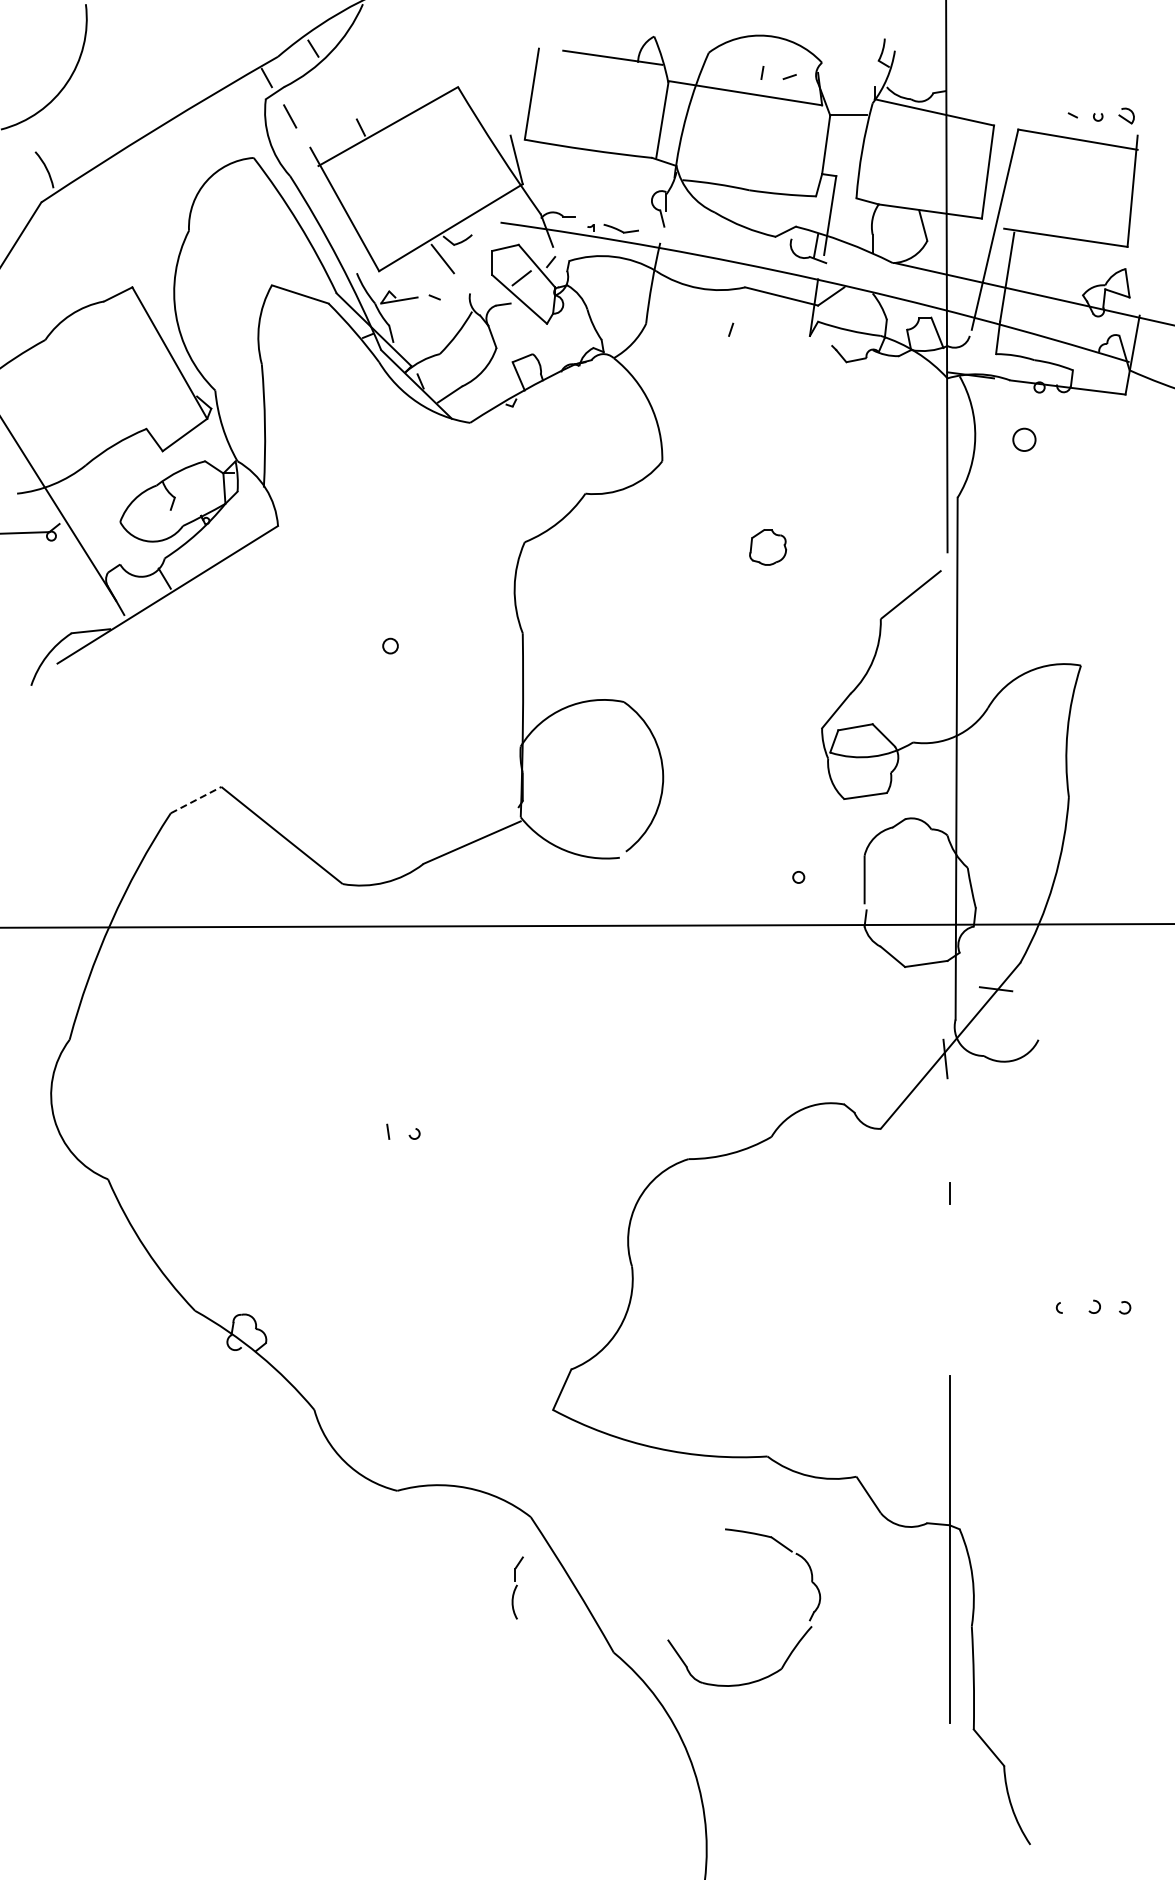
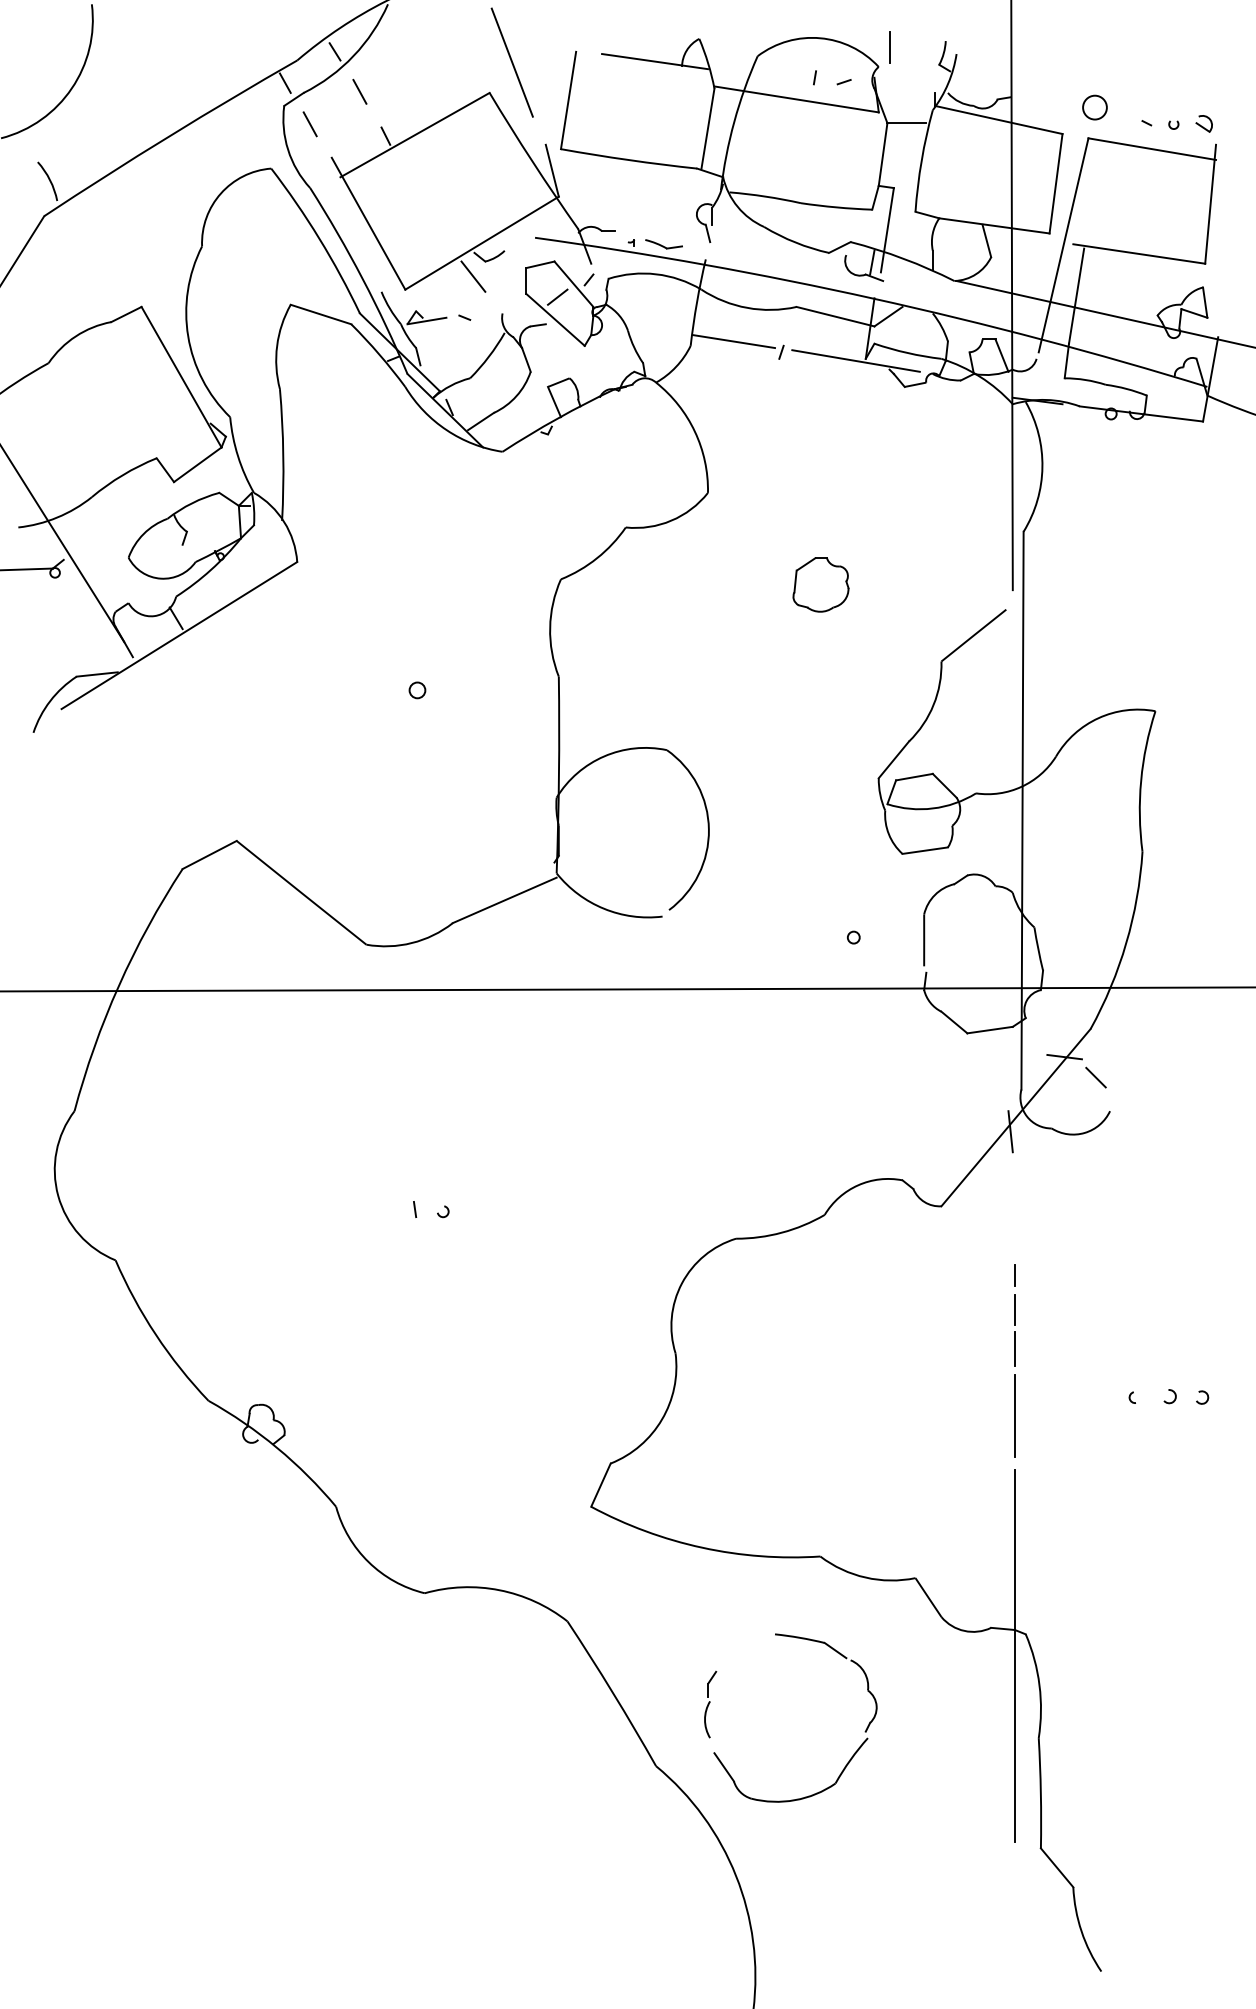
line: (832, 44) -> (889, 47), added
line: (479, 58) -> (512, 62), added
line: (336, 85) -> (359, 91), added
line: (686, 319) -> (733, 341), added
line: (800, 337) -> (855, 360), added
circle: (1024, 439) -> (1095, 107), moved
part: (767, 547) -> (820, 584), size x1.43
line: (196, 799) -> (210, 854), dashed -> solid
line: (1025, 1008) -> (1096, 1077), added
line: (949, 1225) -> (1014, 1309), added
line: (949, 1262) -> (1014, 1349), added
line: (949, 1324) -> (1014, 1415), added
part: (517, 1587) -> (710, 1704), moved

